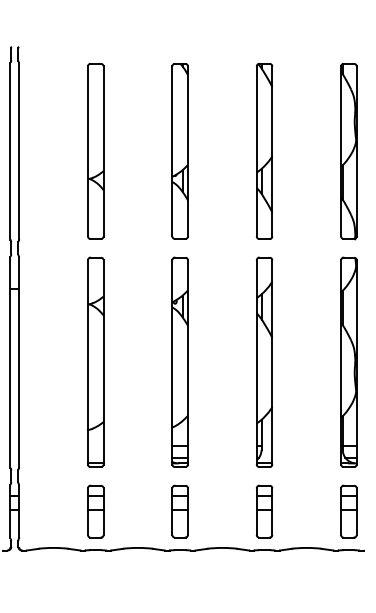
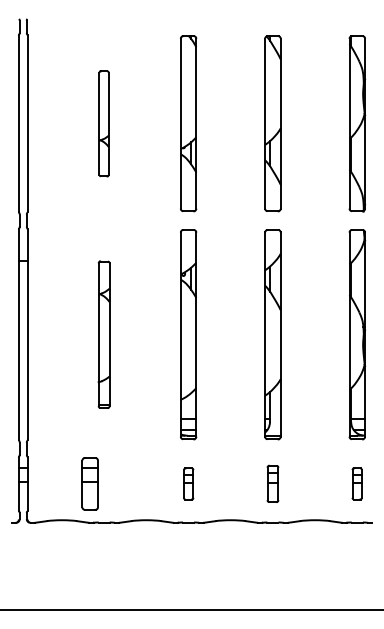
part: (95, 151) -> (103, 123), size x0.6
part: (95, 362) -> (103, 334), size x0.7
part: (95, 511) -> (89, 483), moved
part: (180, 511) -> (188, 483), size x0.6
part: (264, 511) -> (272, 483), size x0.7
part: (348, 511) -> (356, 483), size x0.6

